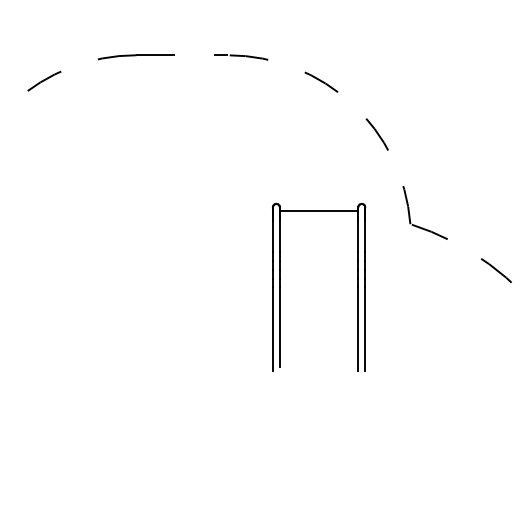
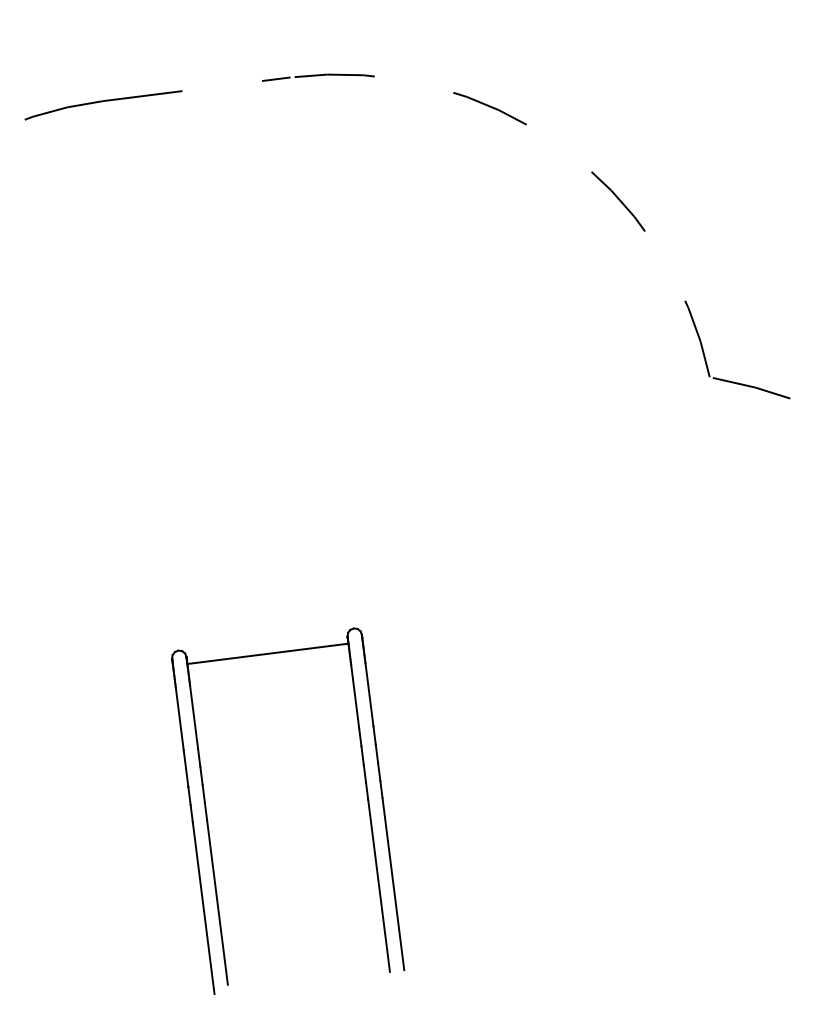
part: (357, 287) -> (366, 801), moved

